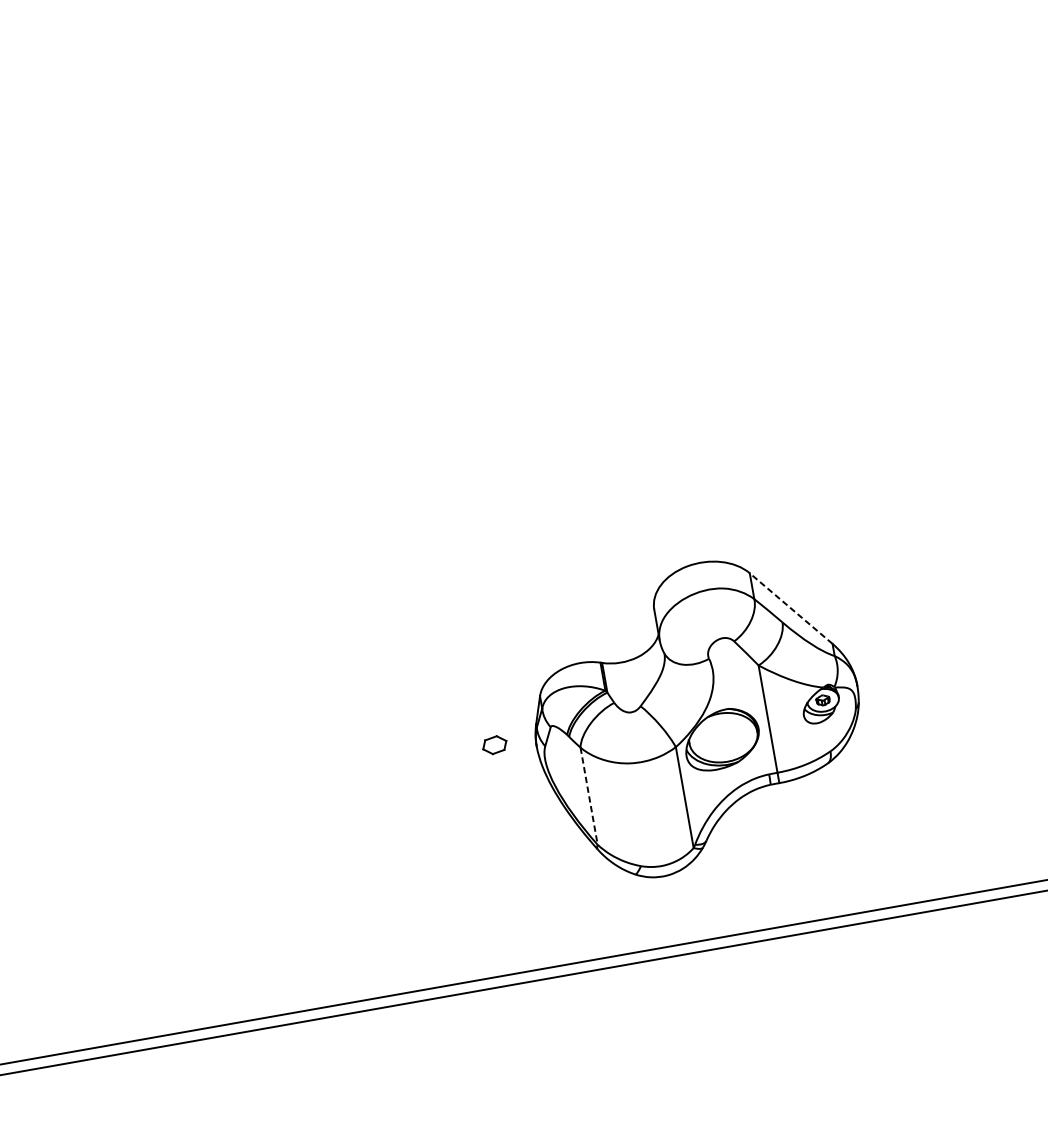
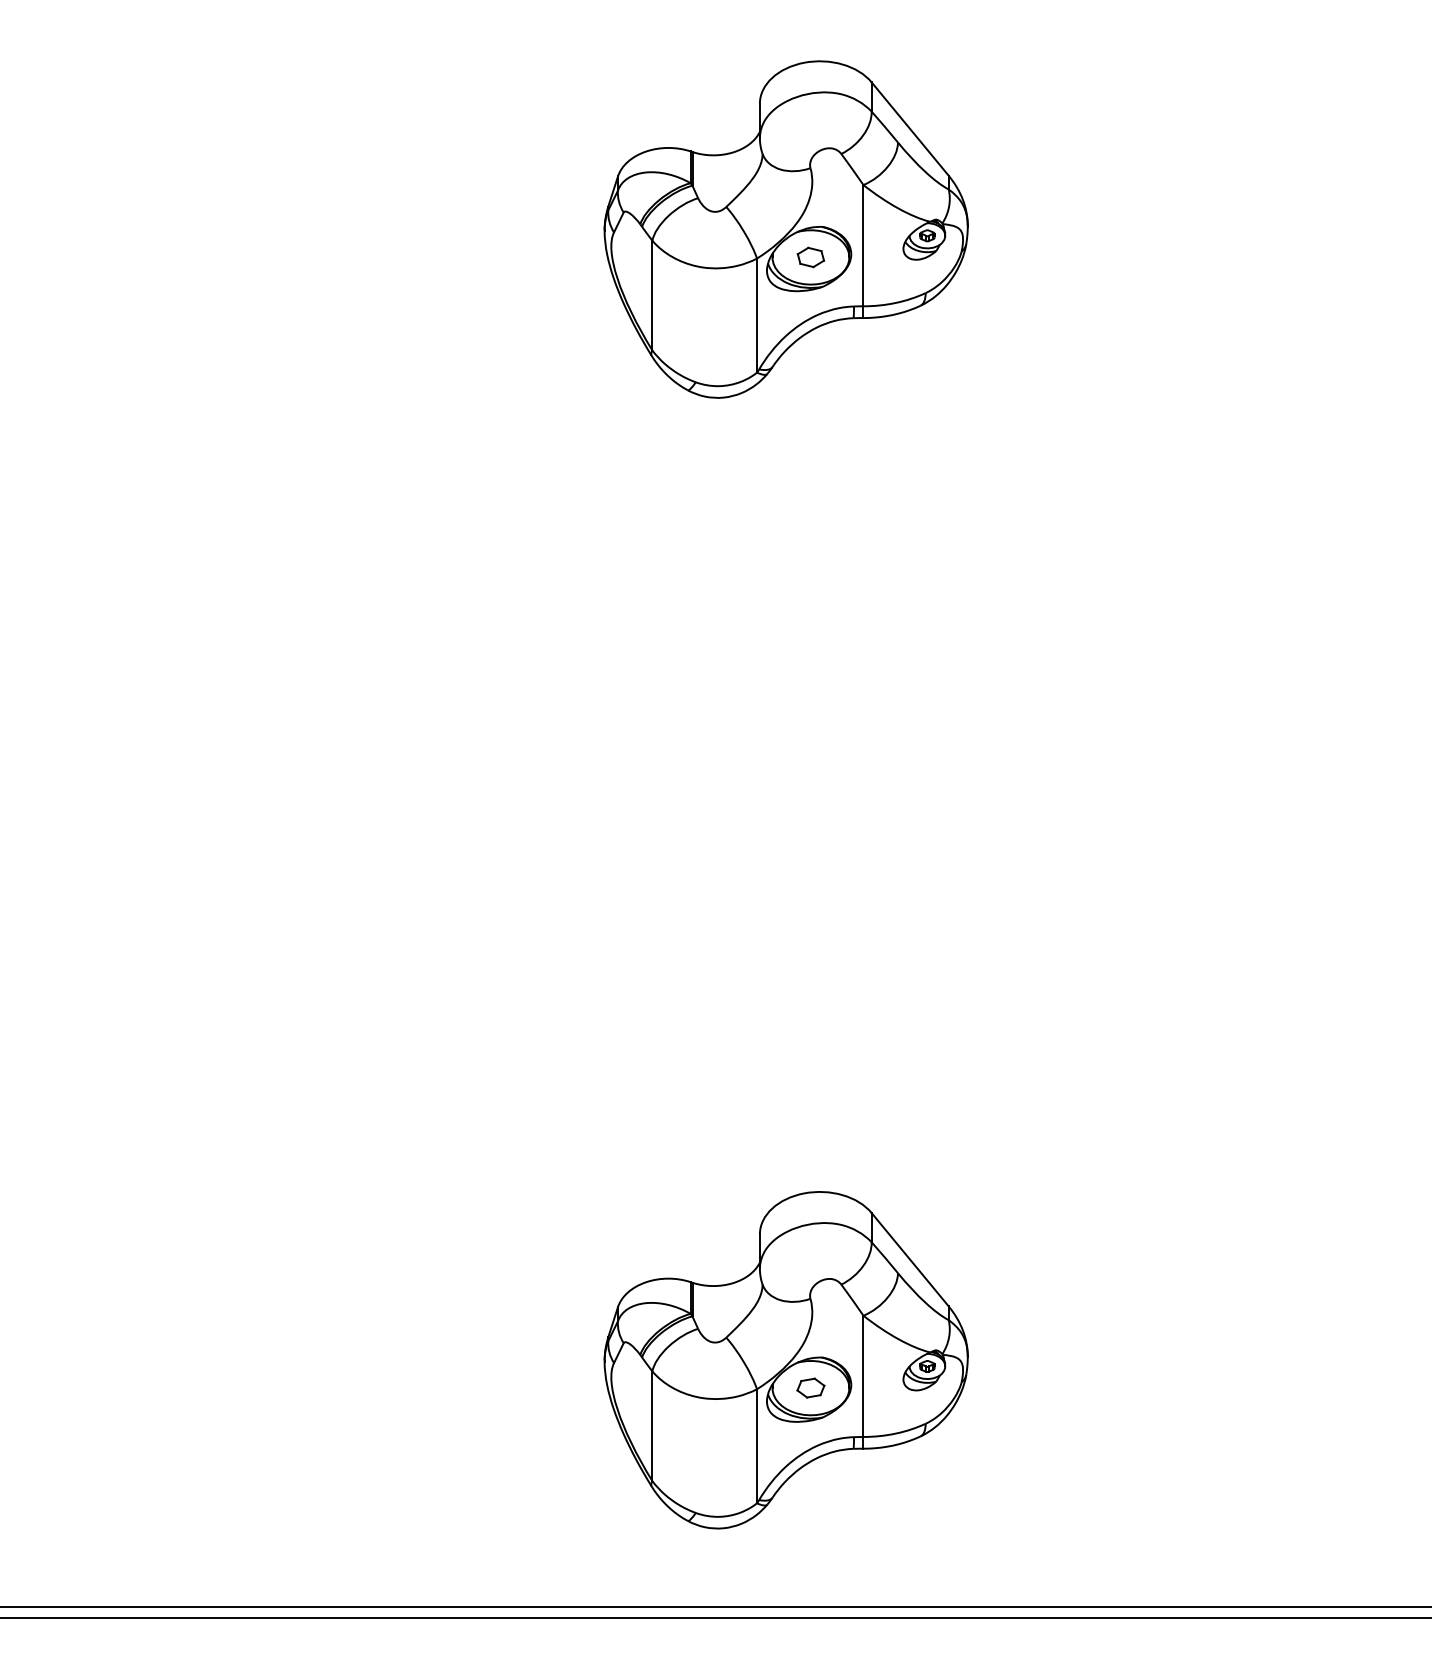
line: (791, 608) -> (910, 1259), dashed -> solid
part: (494, 744) -> (810, 1387), moved
line: (589, 796) -> (652, 1426), dashed -> solid

